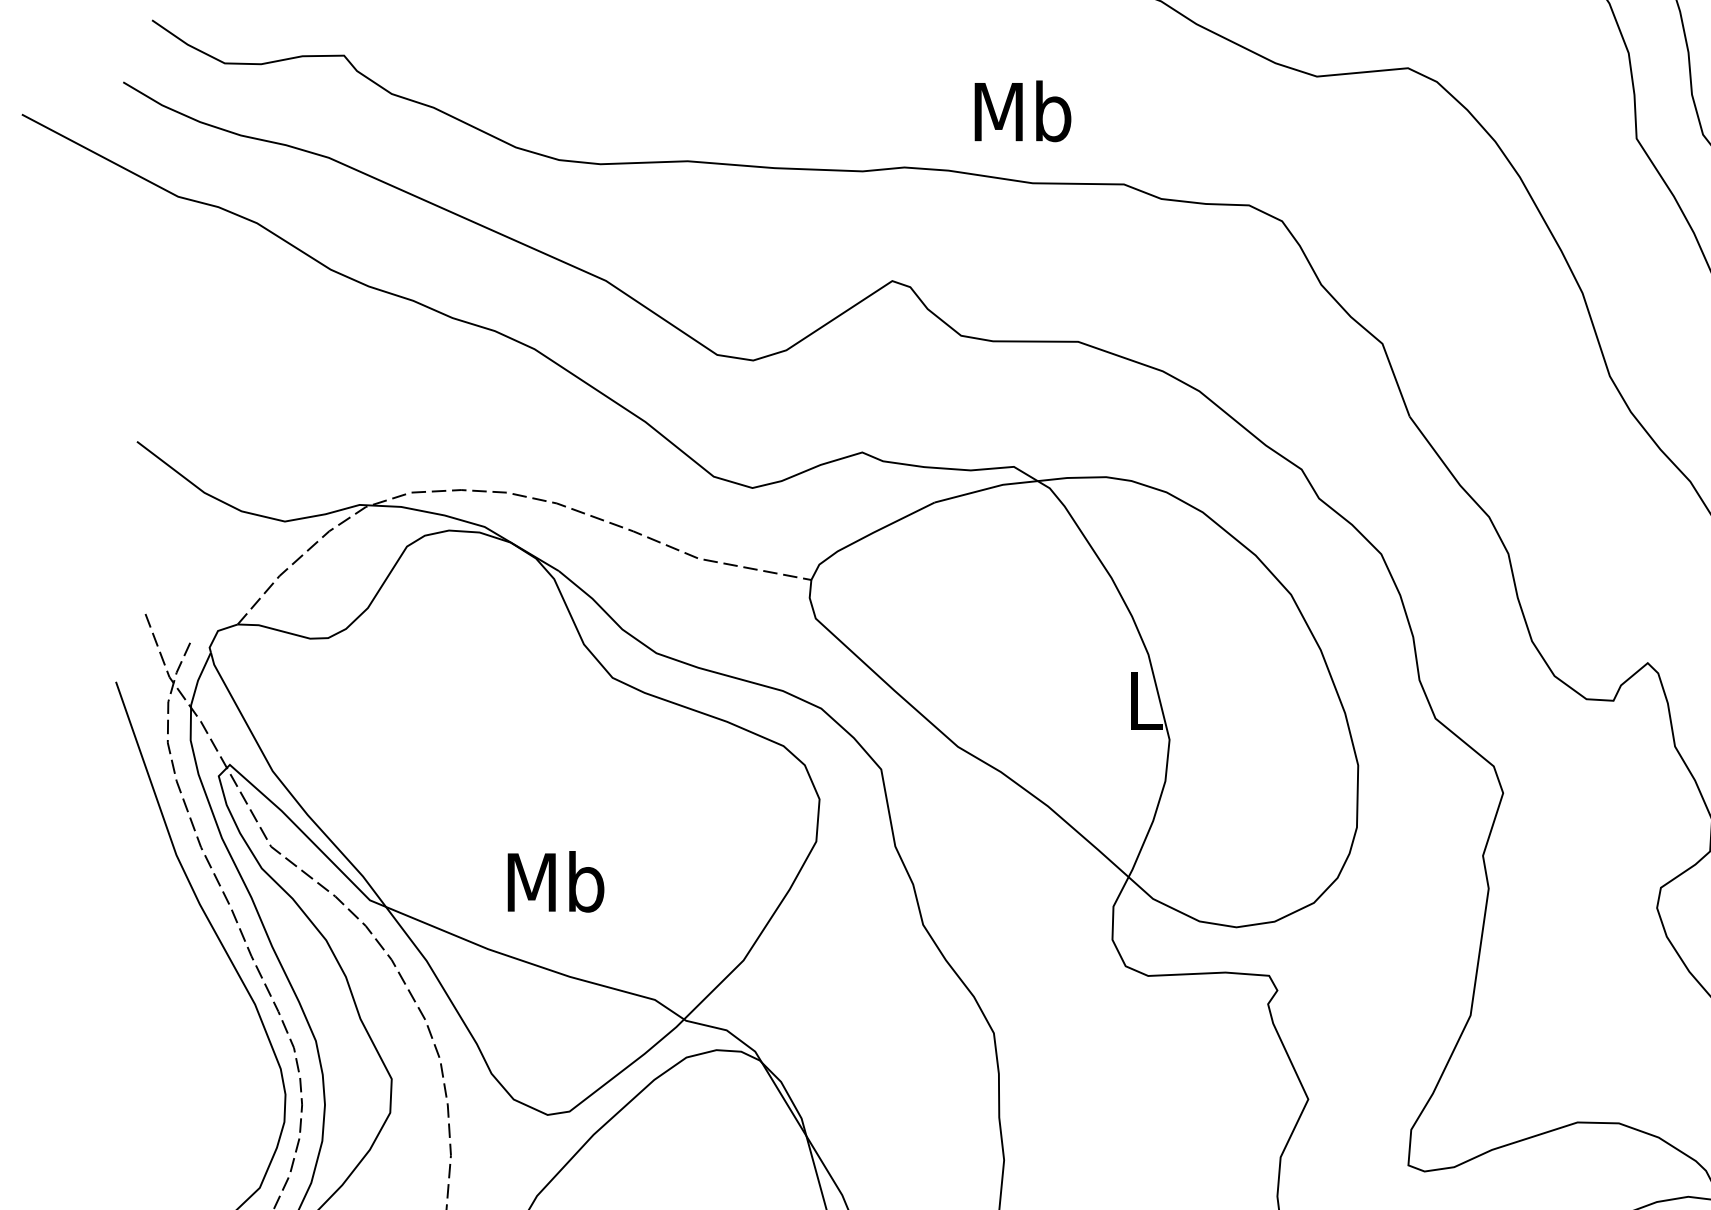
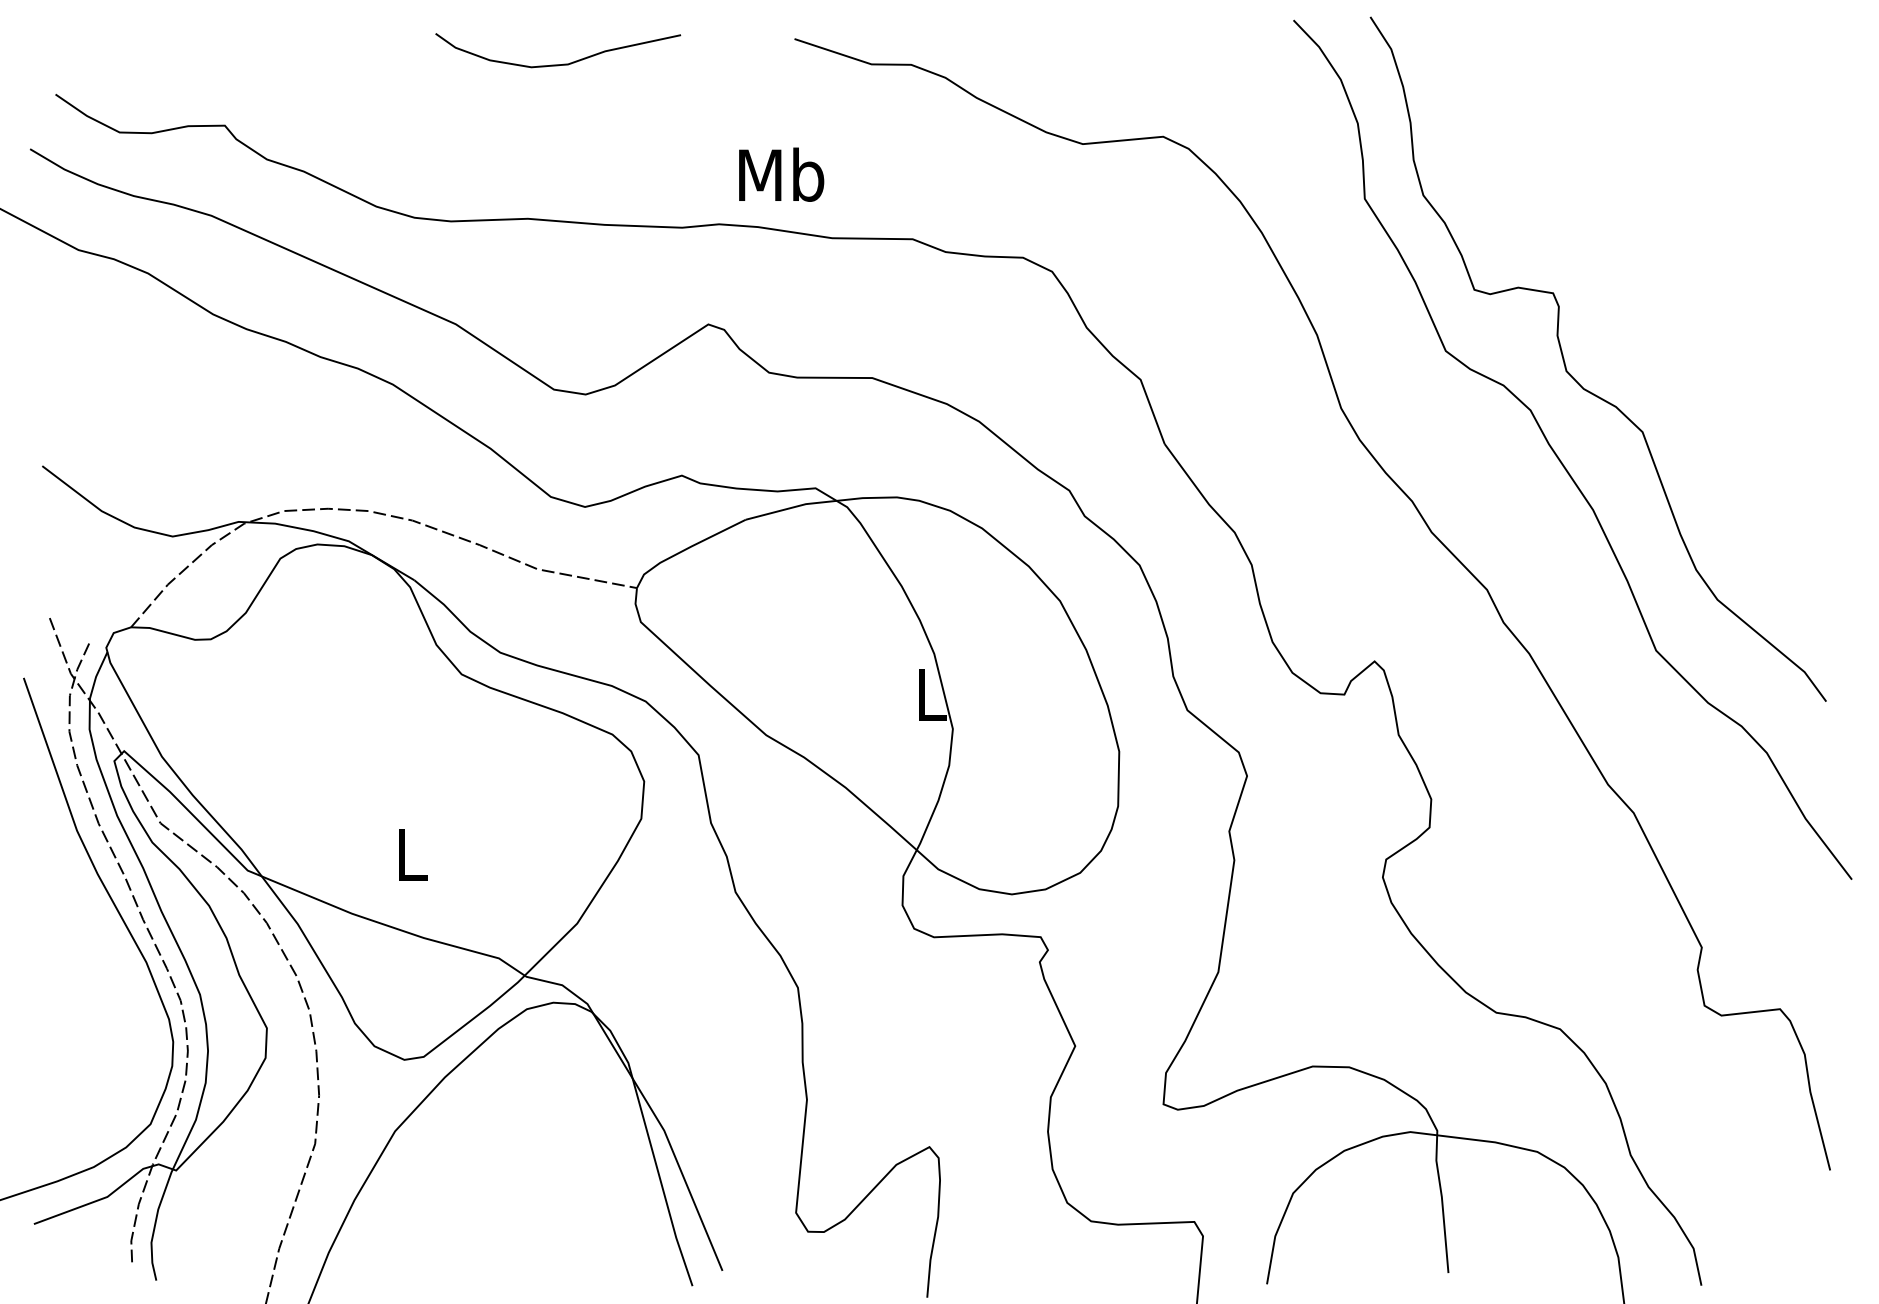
text: (1022, 111) -> (781, 174), moved
text: (555, 882) -> (411, 854), Mb -> L

